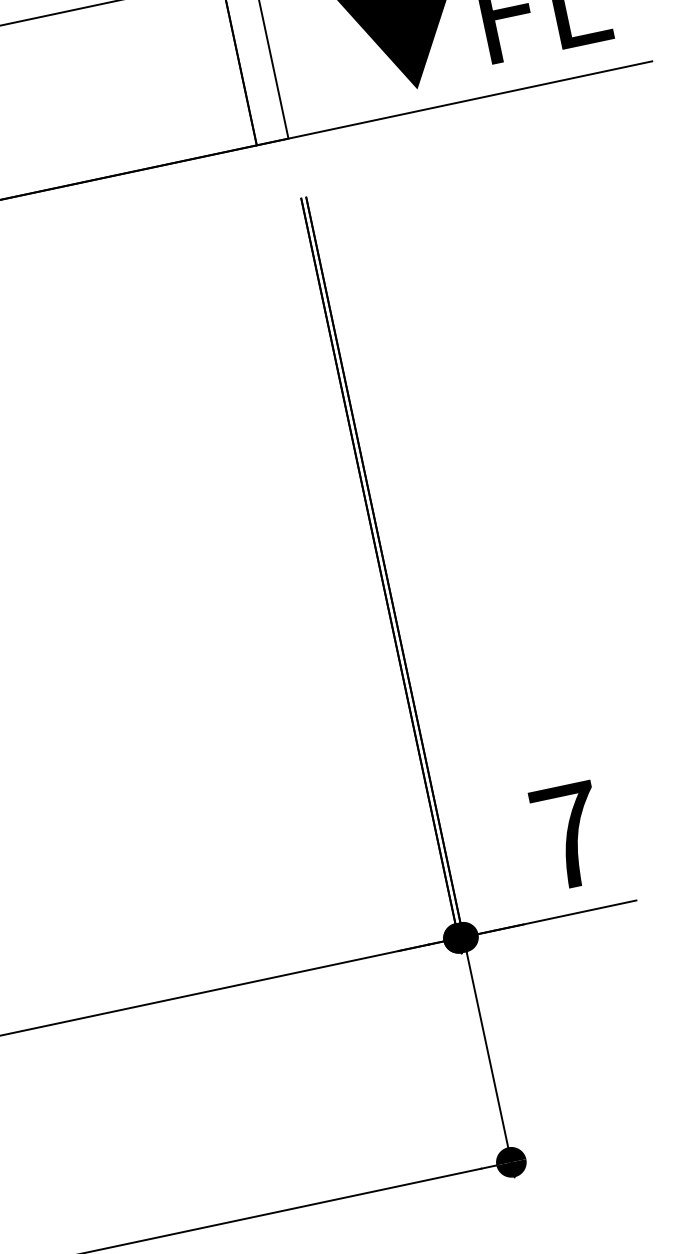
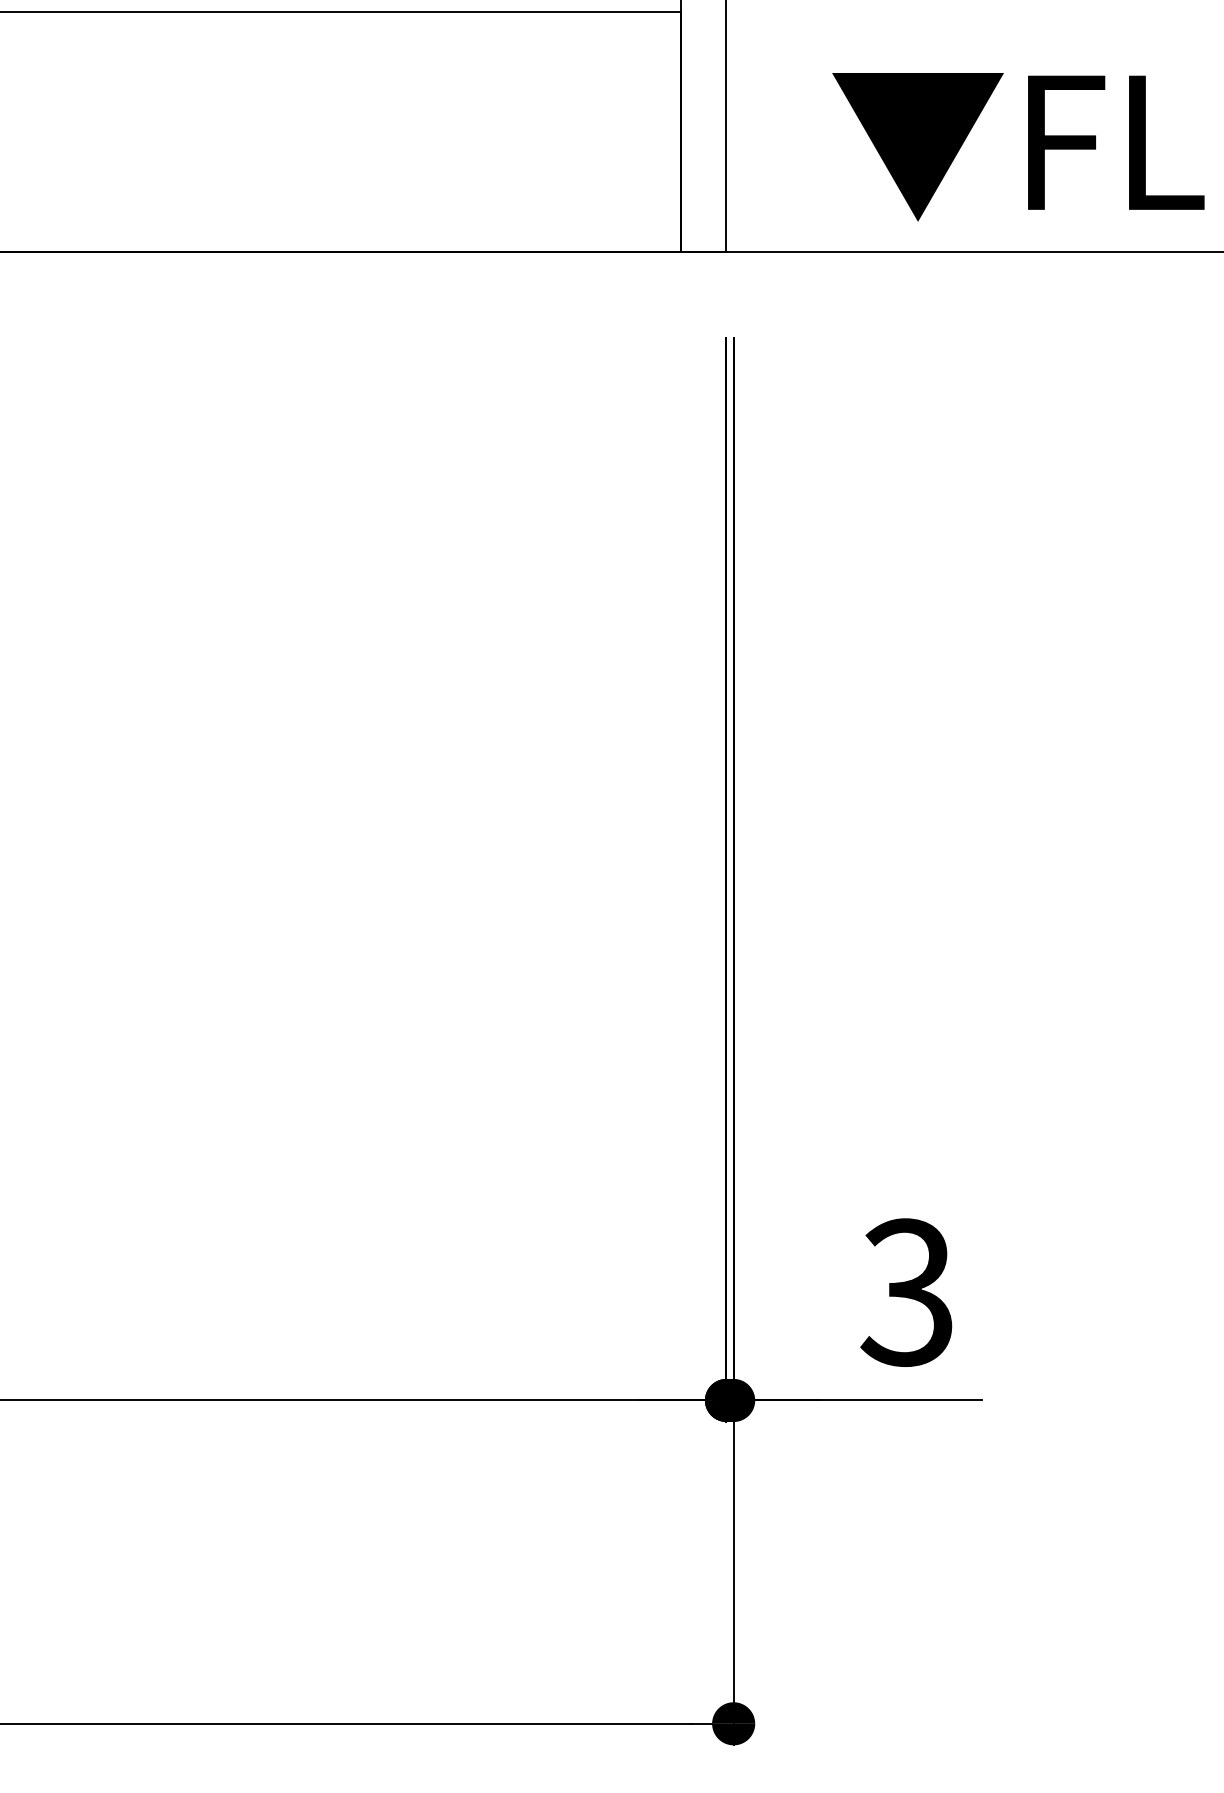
text: (567, 836) -> (906, 1292), 7 -> 3

